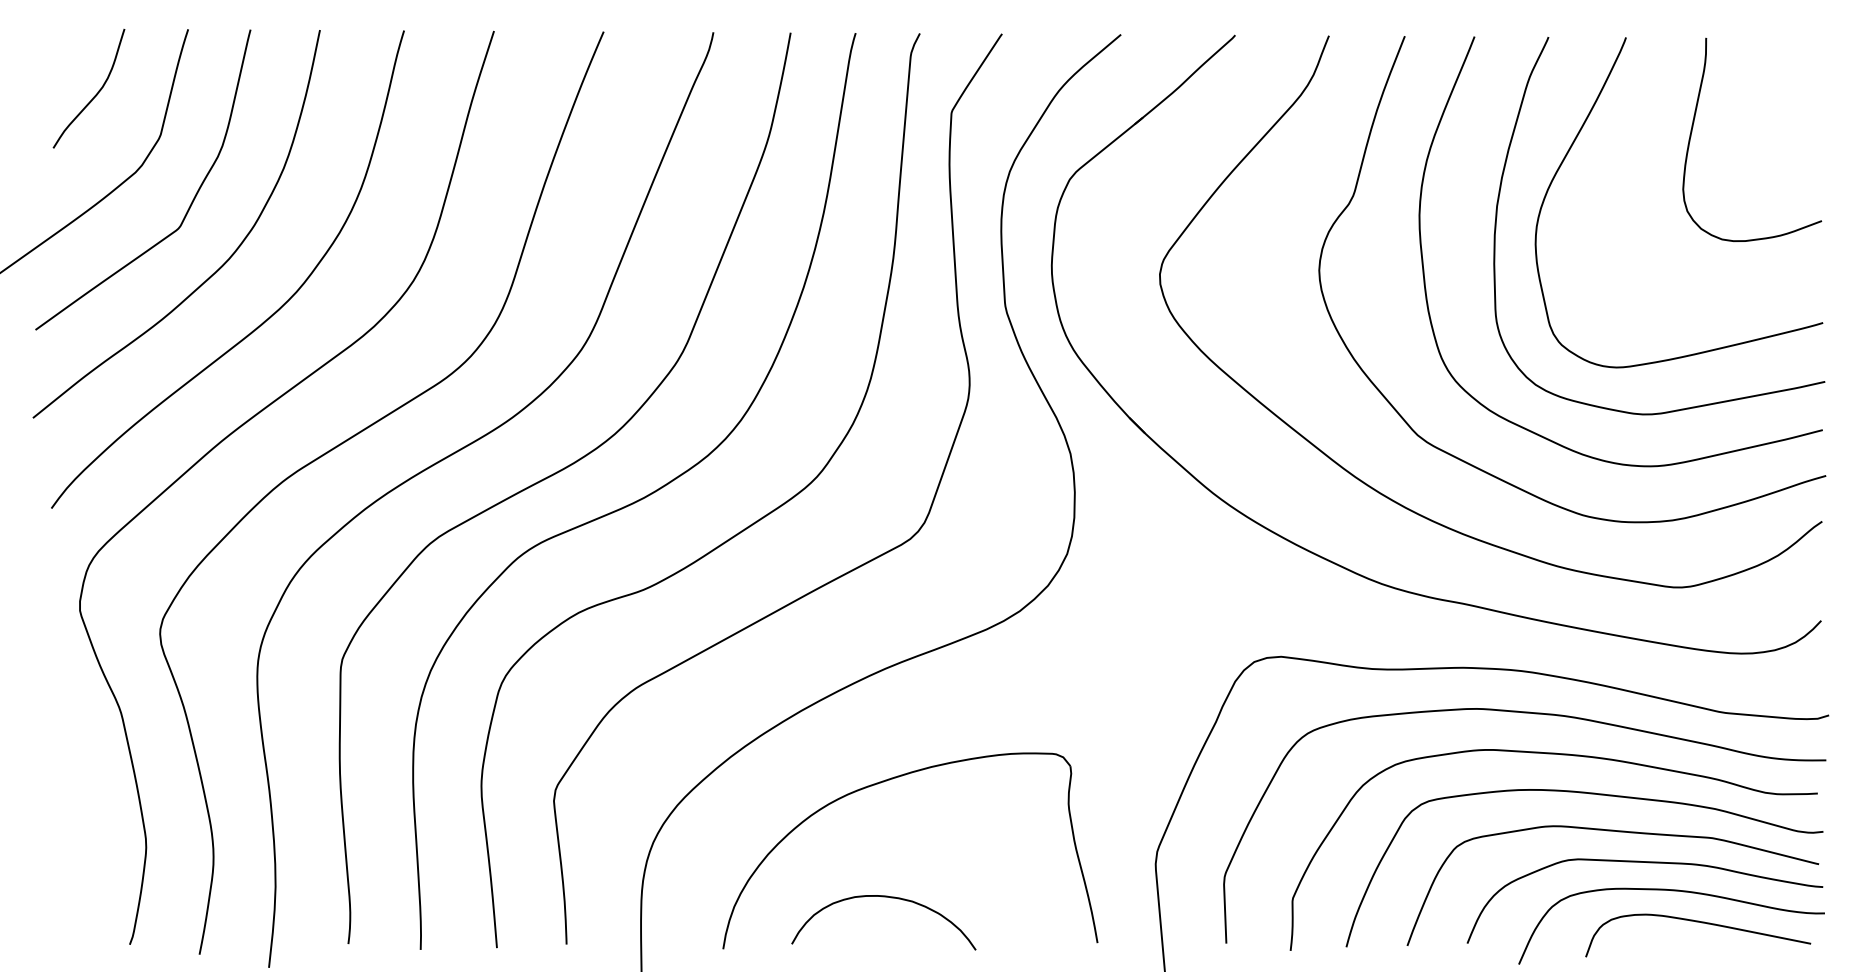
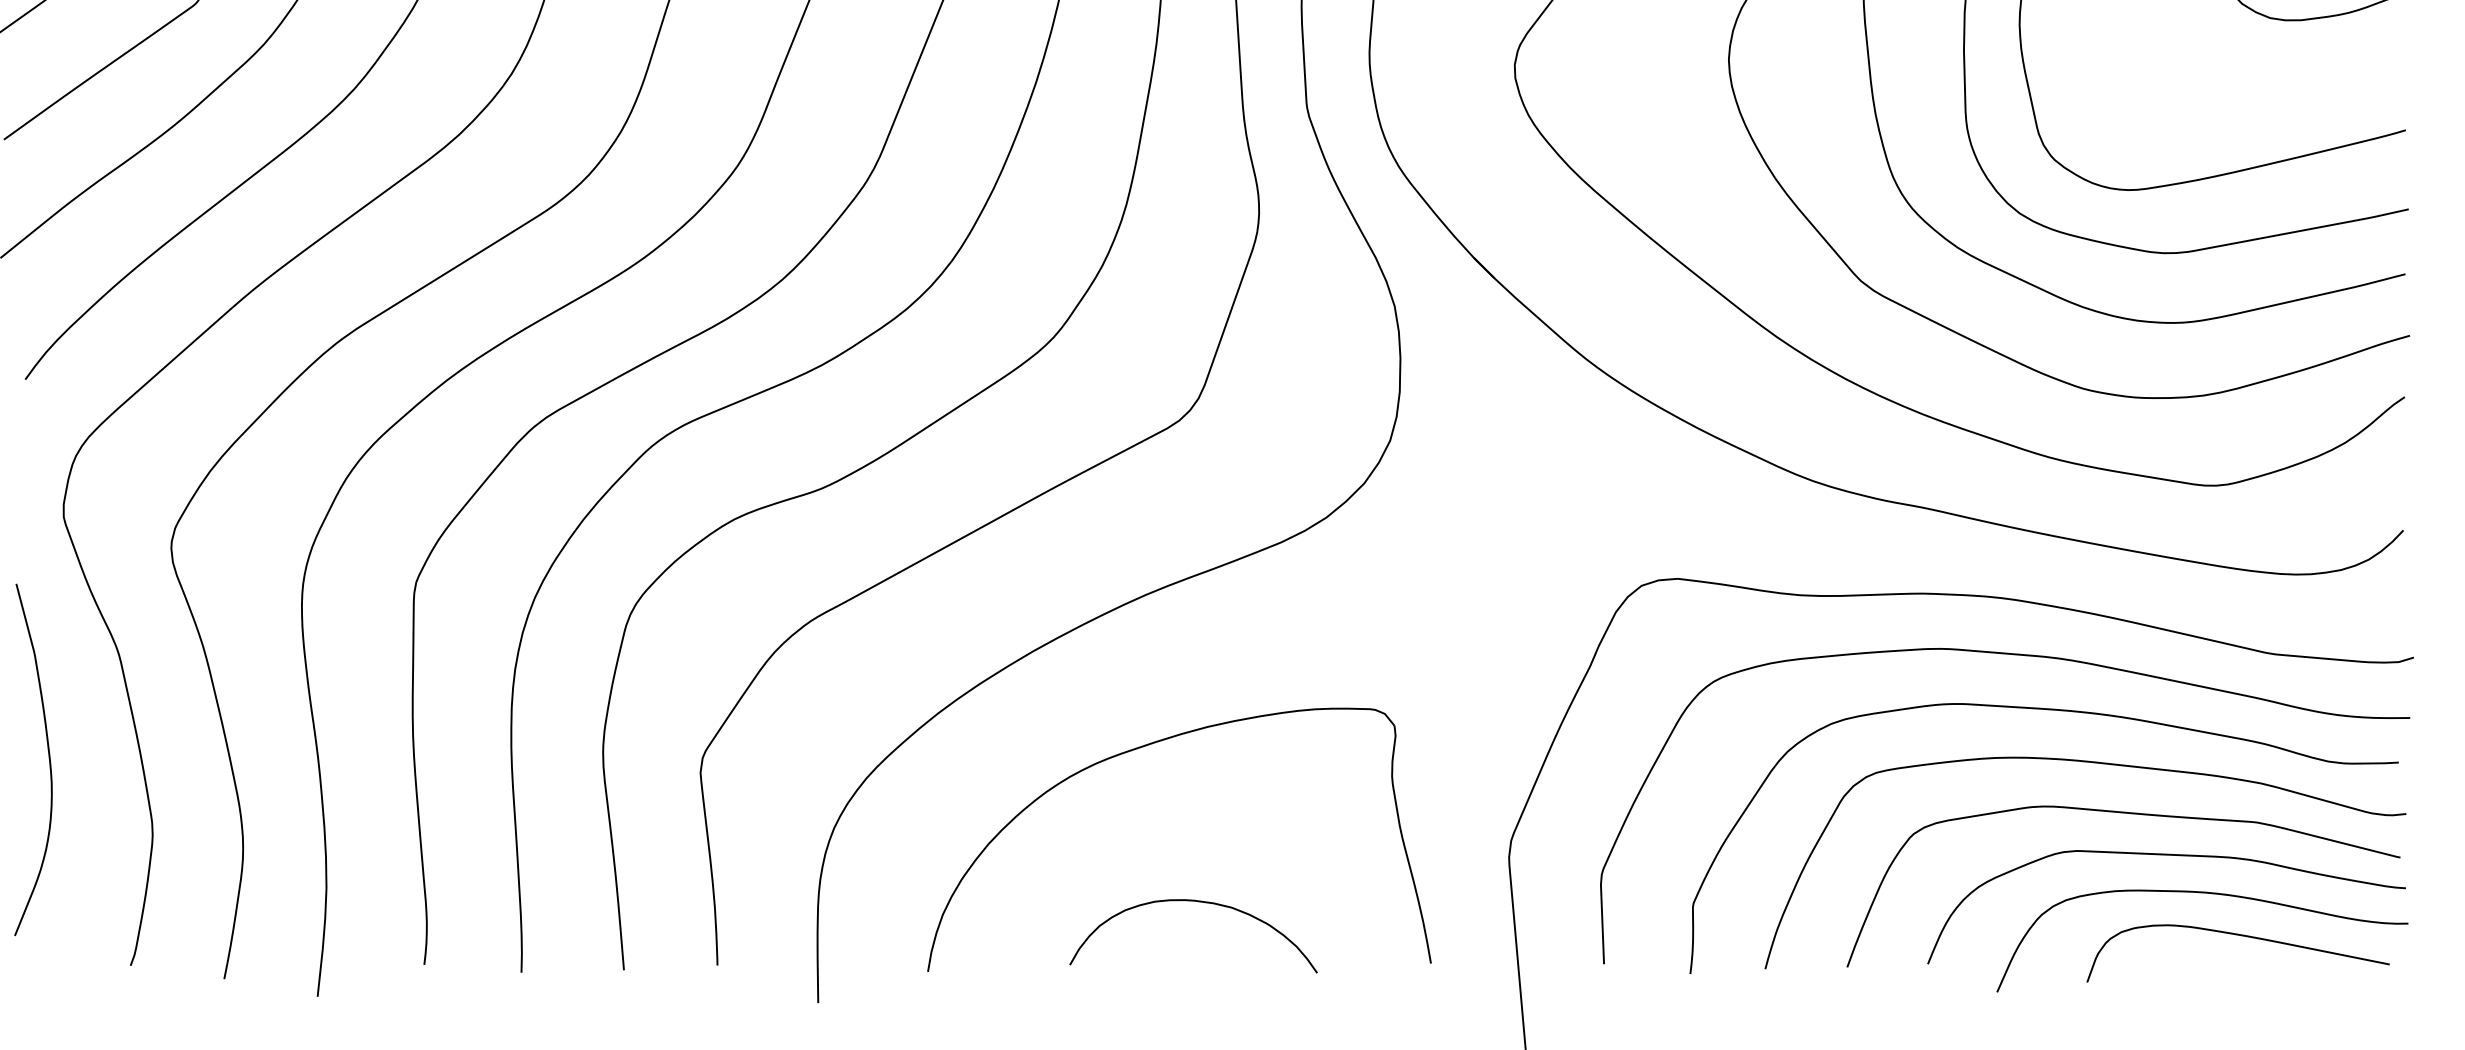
curve: (68, 791) -> (48, 759), added
curve: (883, 897) -> (1193, 902), moved

